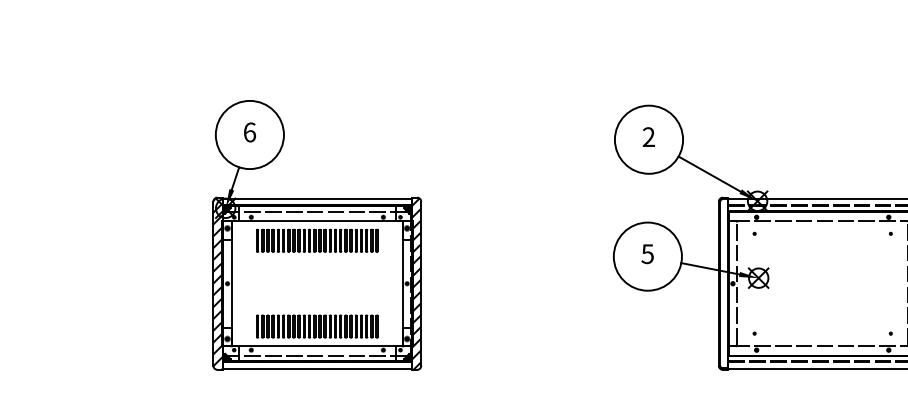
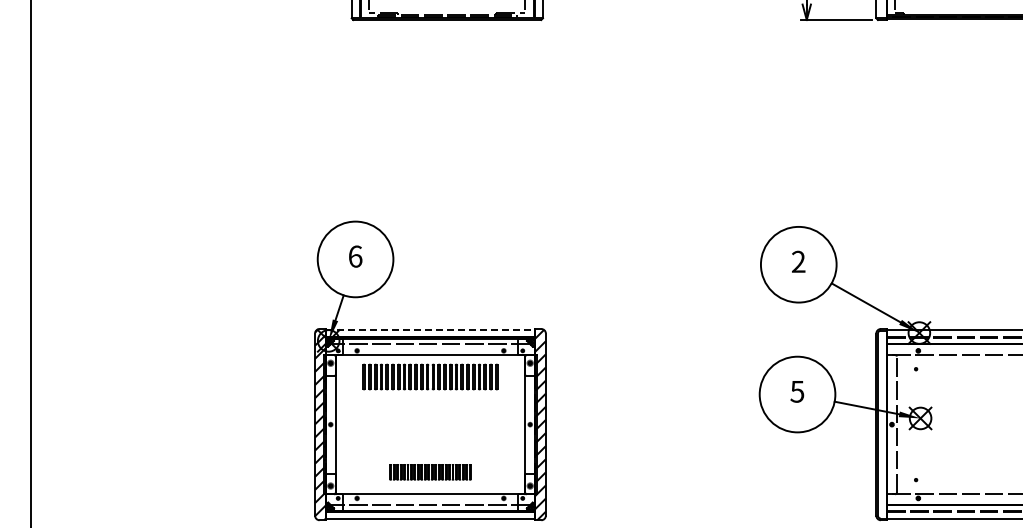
line: (317, 198) -> (430, 330), solid -> dashed
part: (317, 326) -> (430, 472), size x0.6

